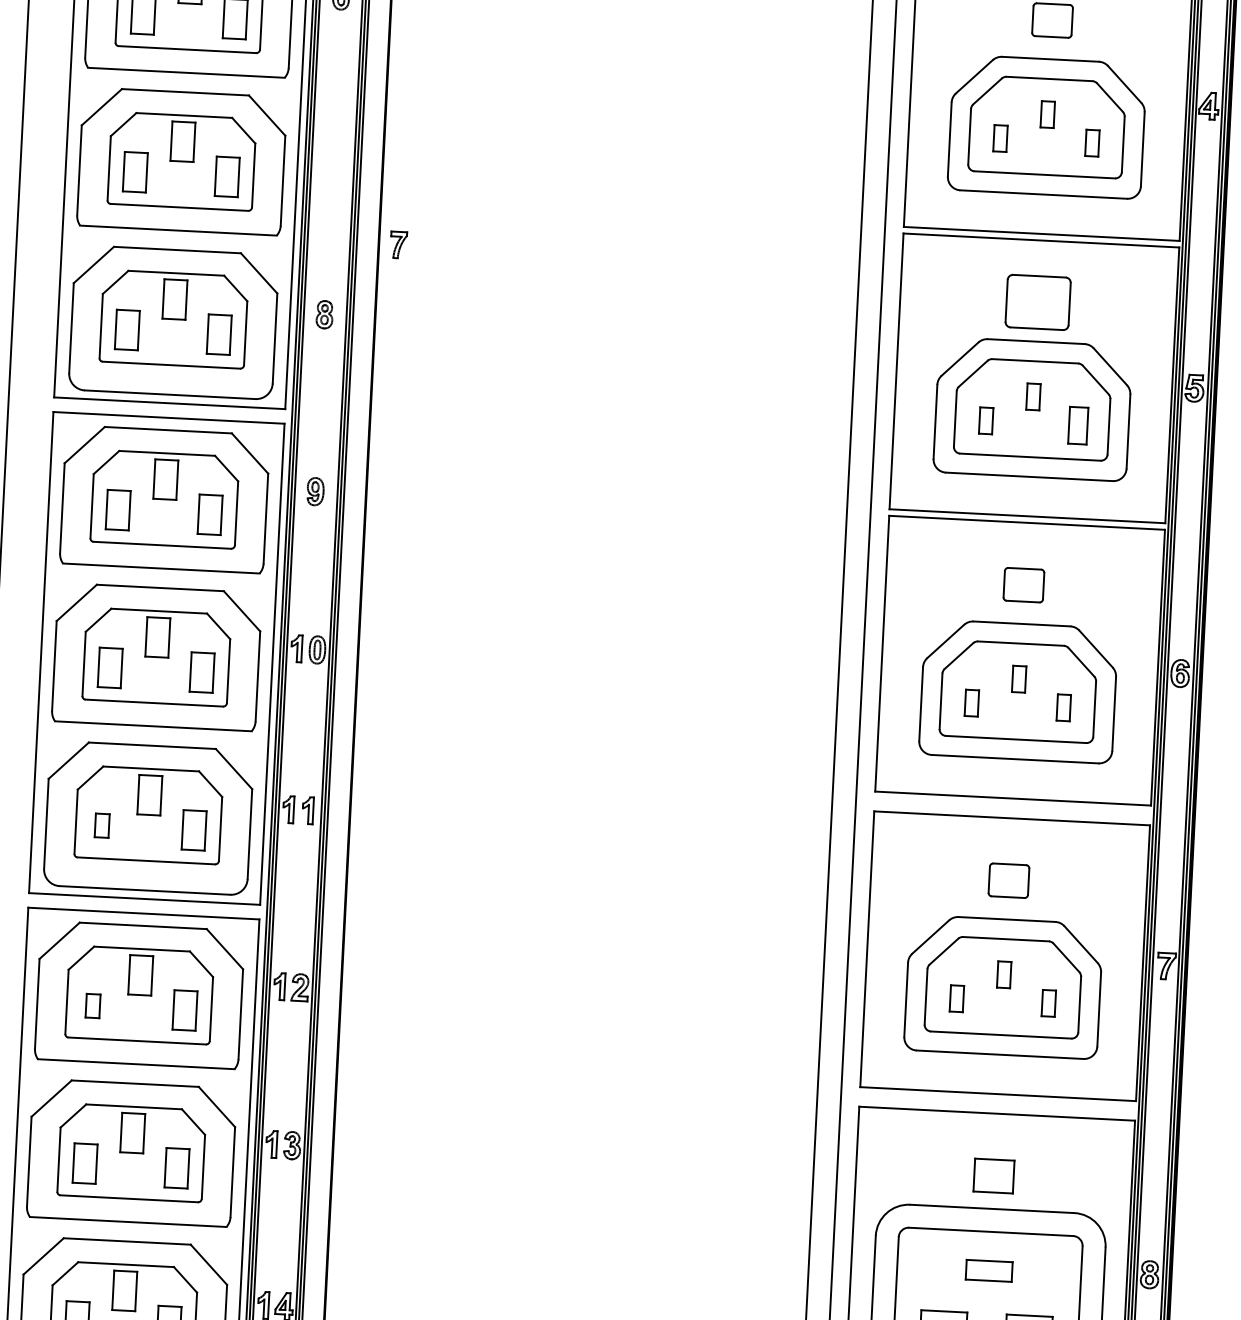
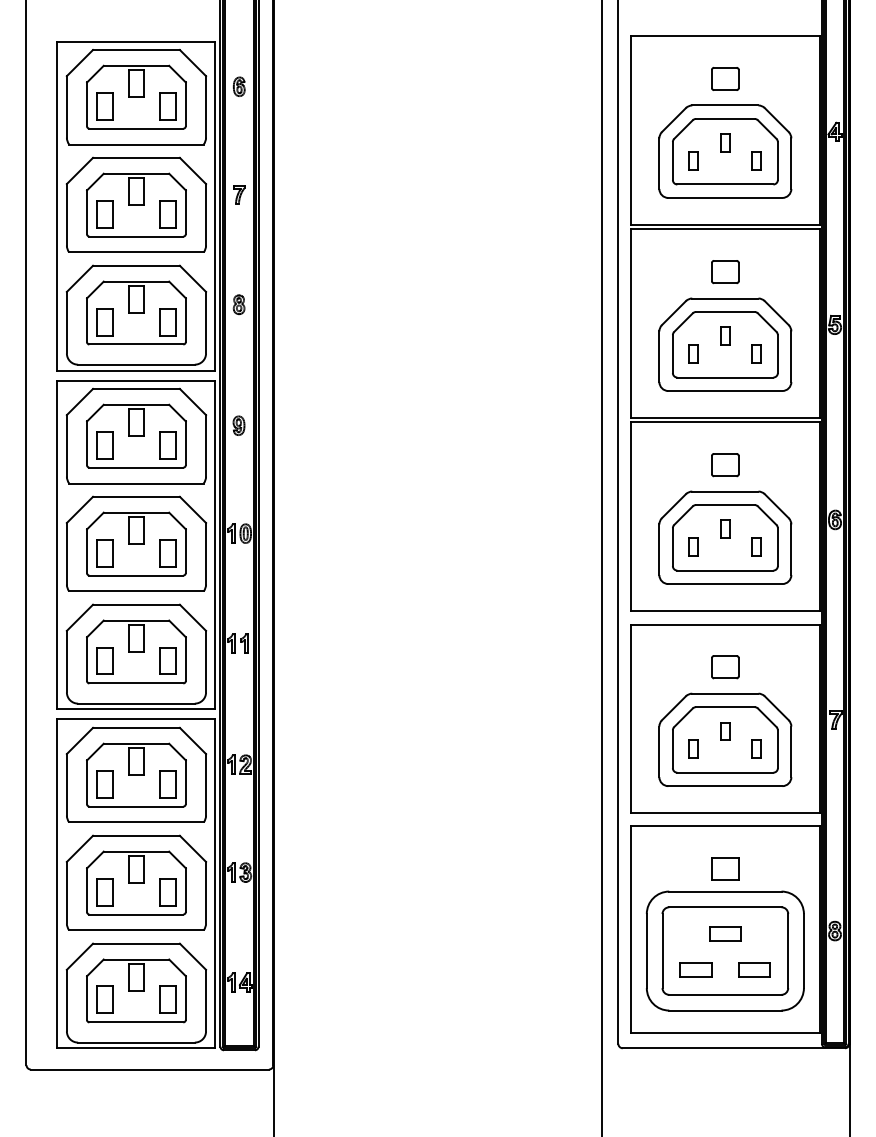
part: (399, 244) -> (239, 194), moved
part: (1038, 303) -> (725, 272), size x0.62
part: (1077, 424) -> (756, 353), size x0.71
part: (101, 824) -> (104, 660), size x1.67
part: (92, 1006) -> (104, 784), size x1.67

